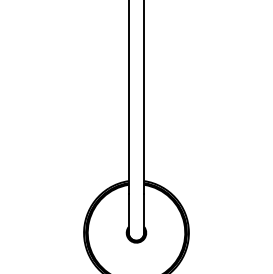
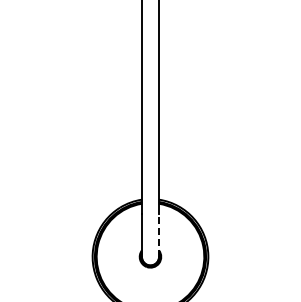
line: (144, 213) -> (159, 235), solid -> dashed

